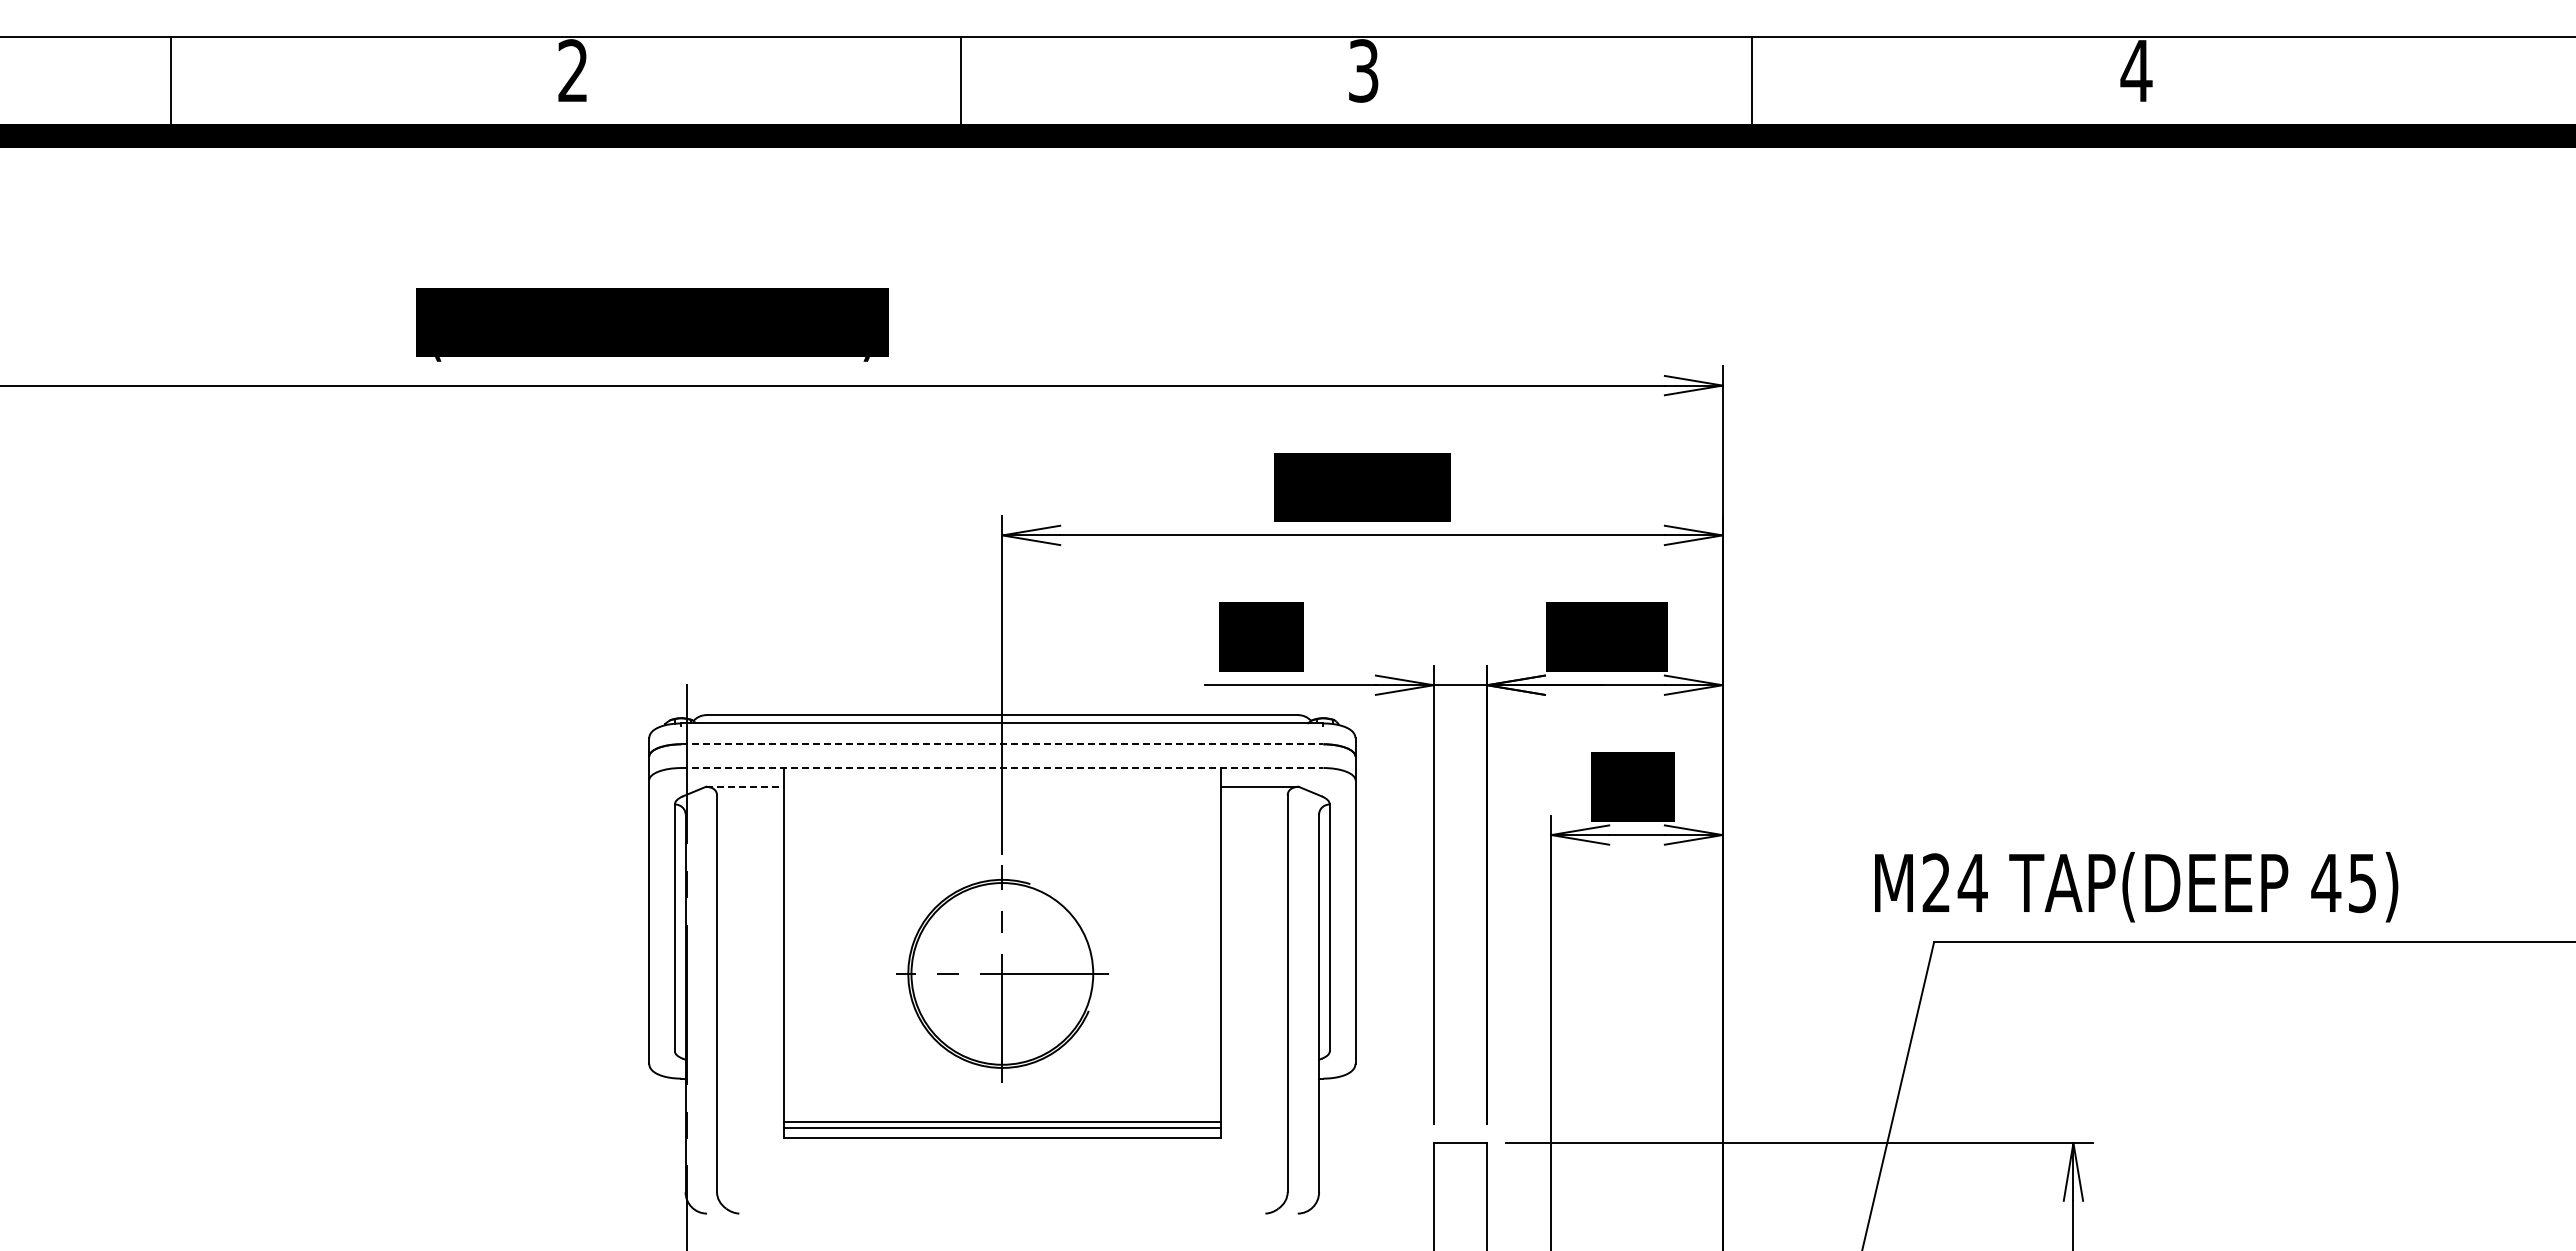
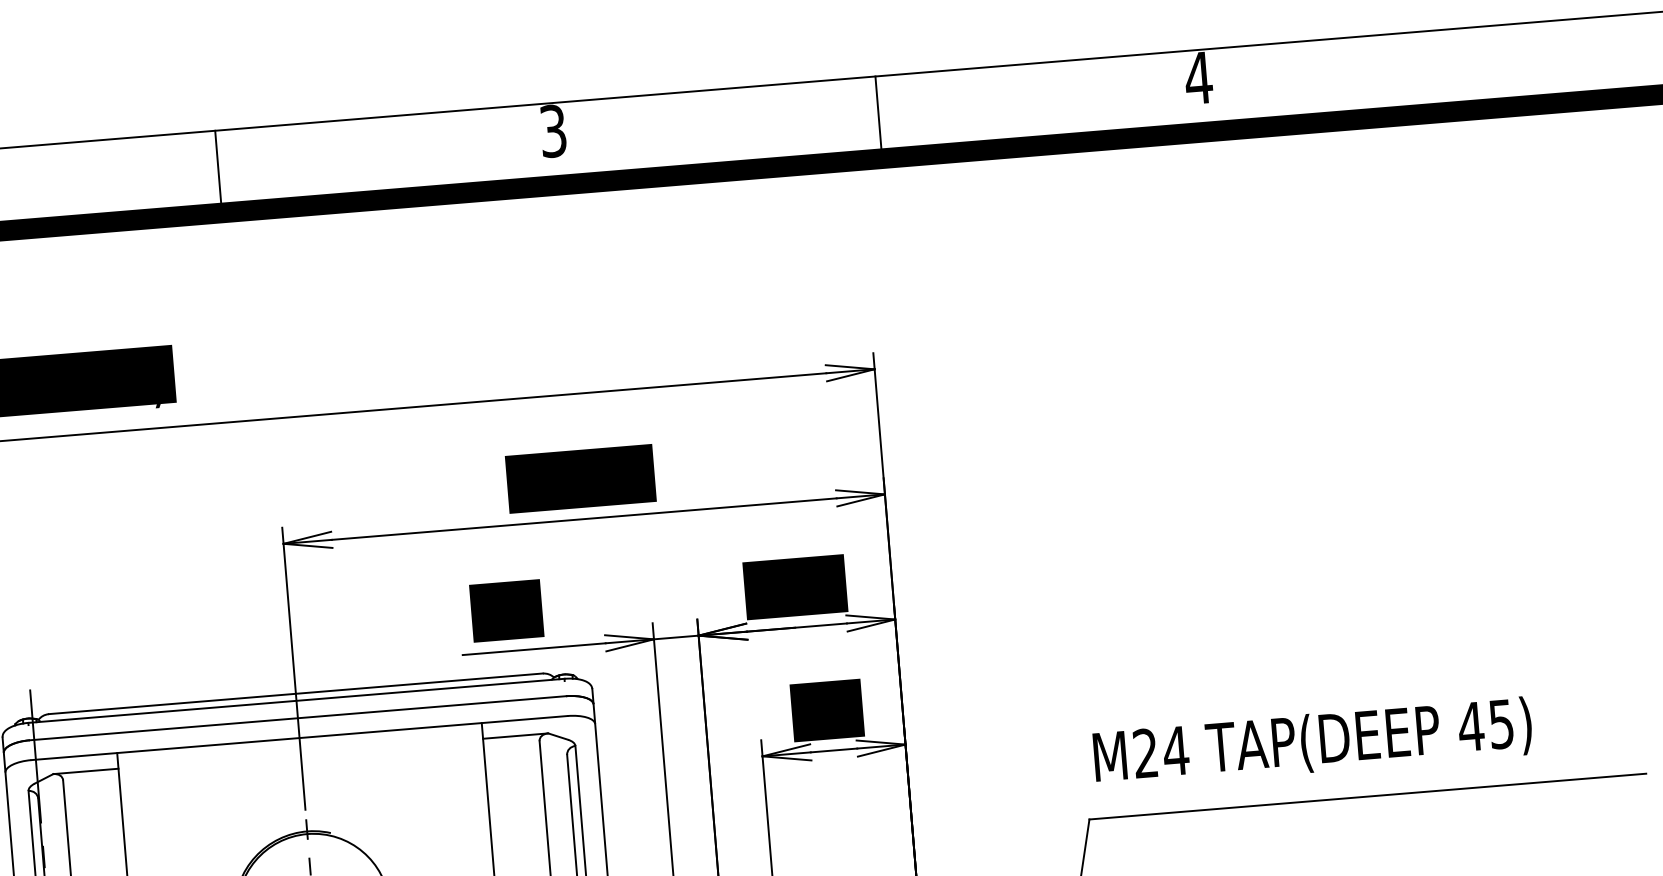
line: (1002, 744) -> (297, 718), dashed -> solid
line: (1002, 768) -> (299, 738), dashed -> solid
line: (745, 786) -> (86, 771), dashed -> solid
text: (2136, 887) -> (1313, 743), moved

